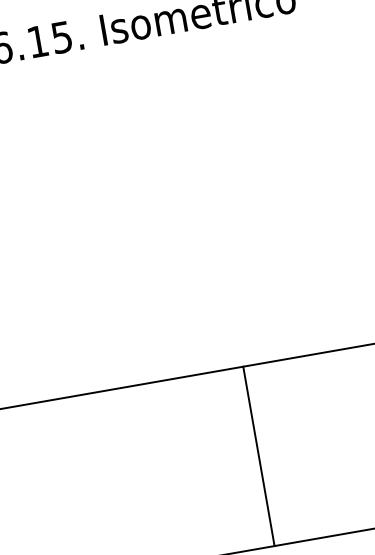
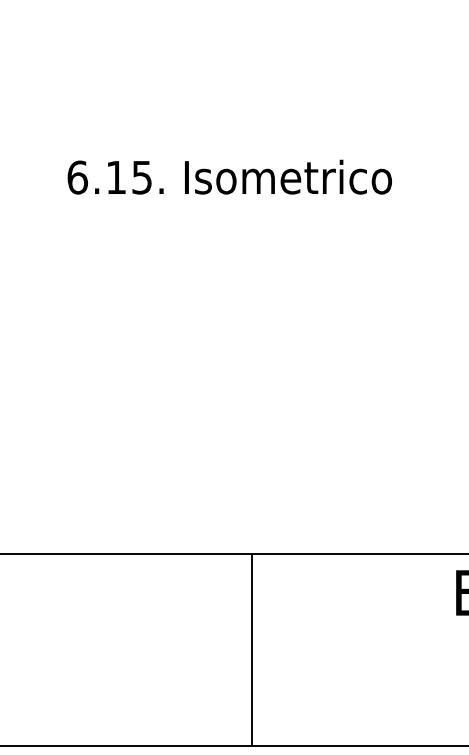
line: (259, 455) -> (252, 649), moved

